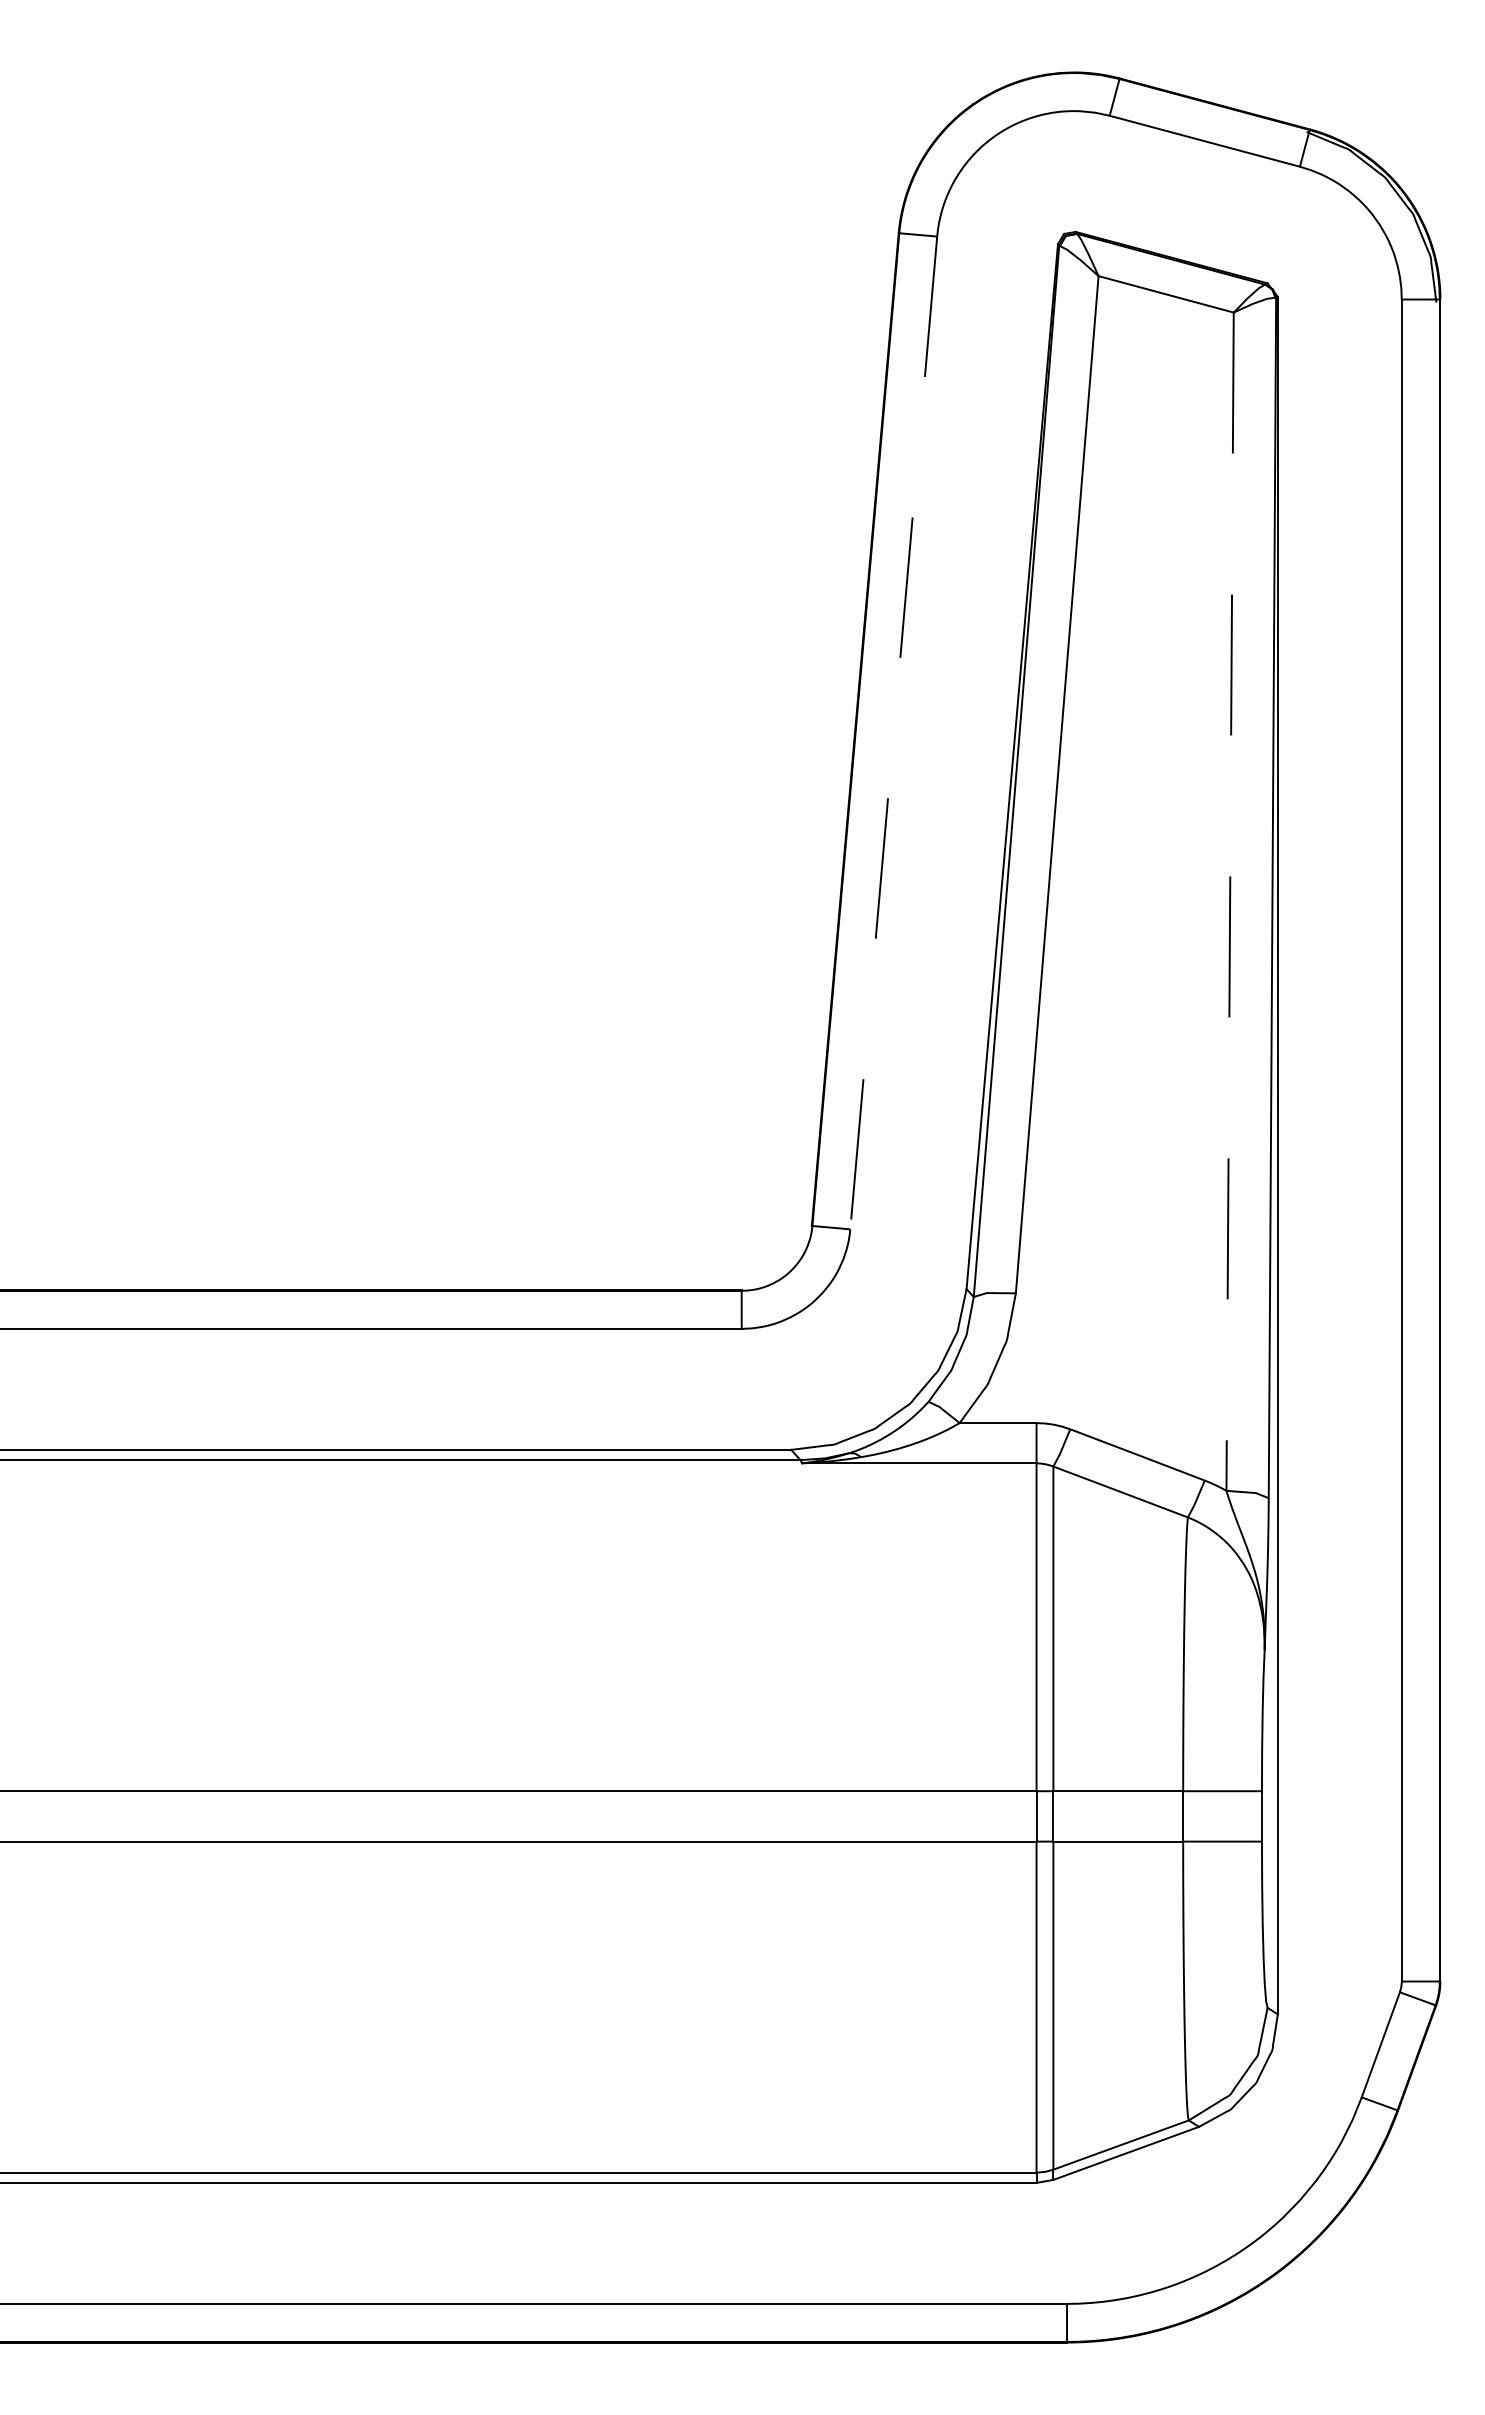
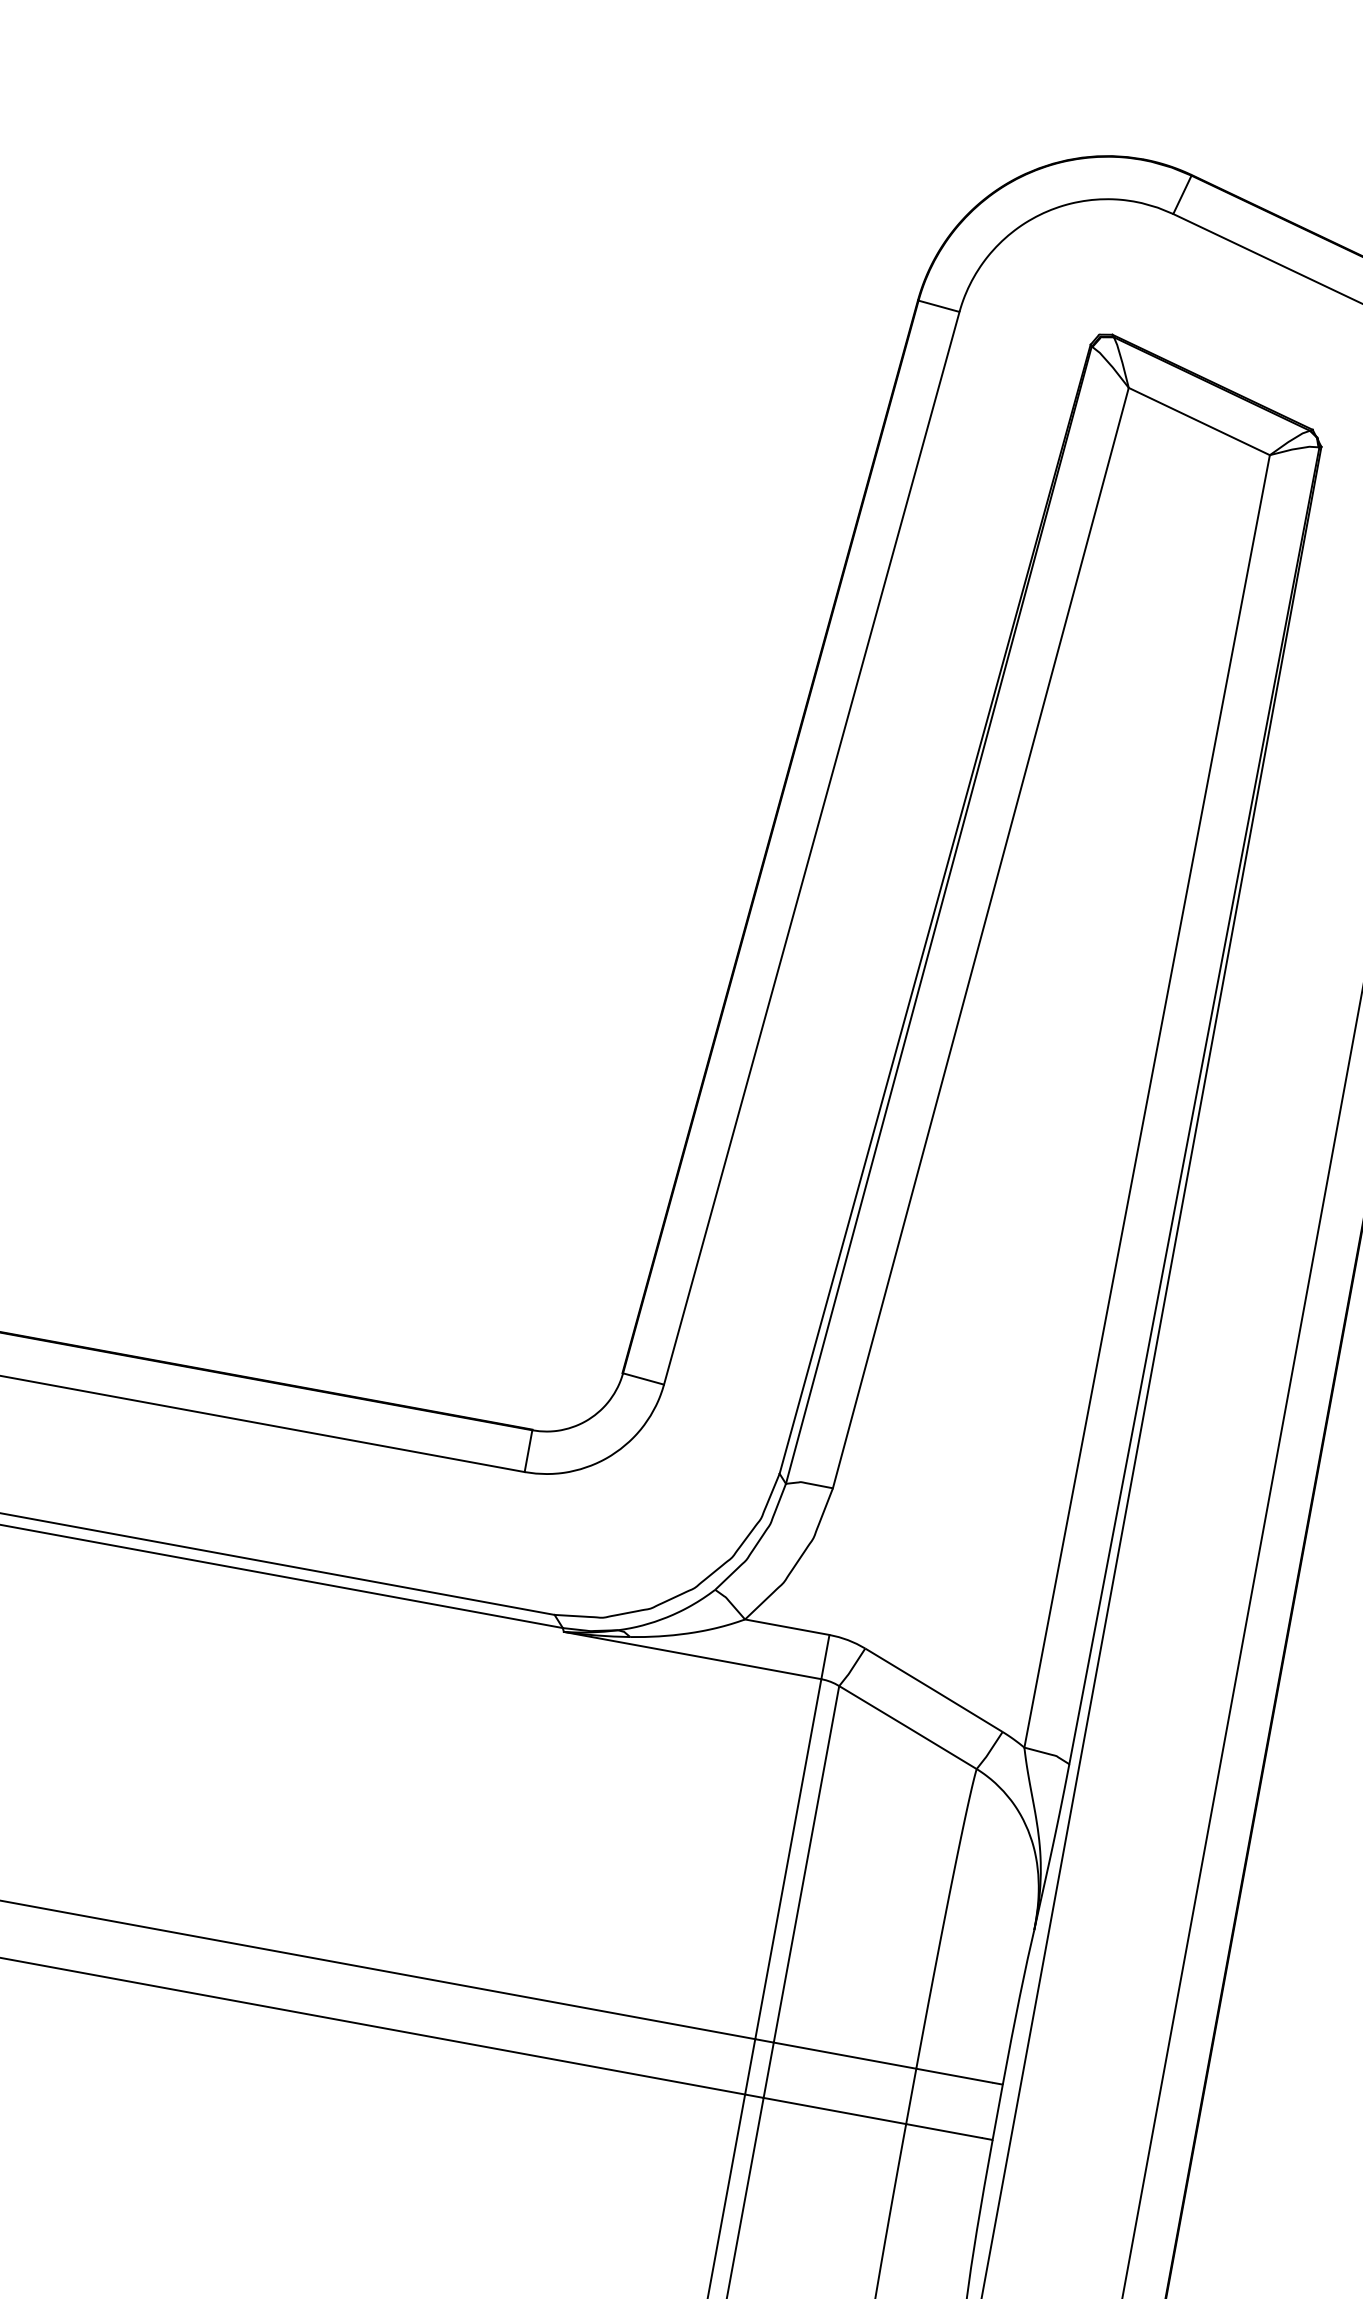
line: (893, 733) -> (811, 848), dashed -> solid
line: (1230, 902) -> (1147, 1102), dashed -> solid

